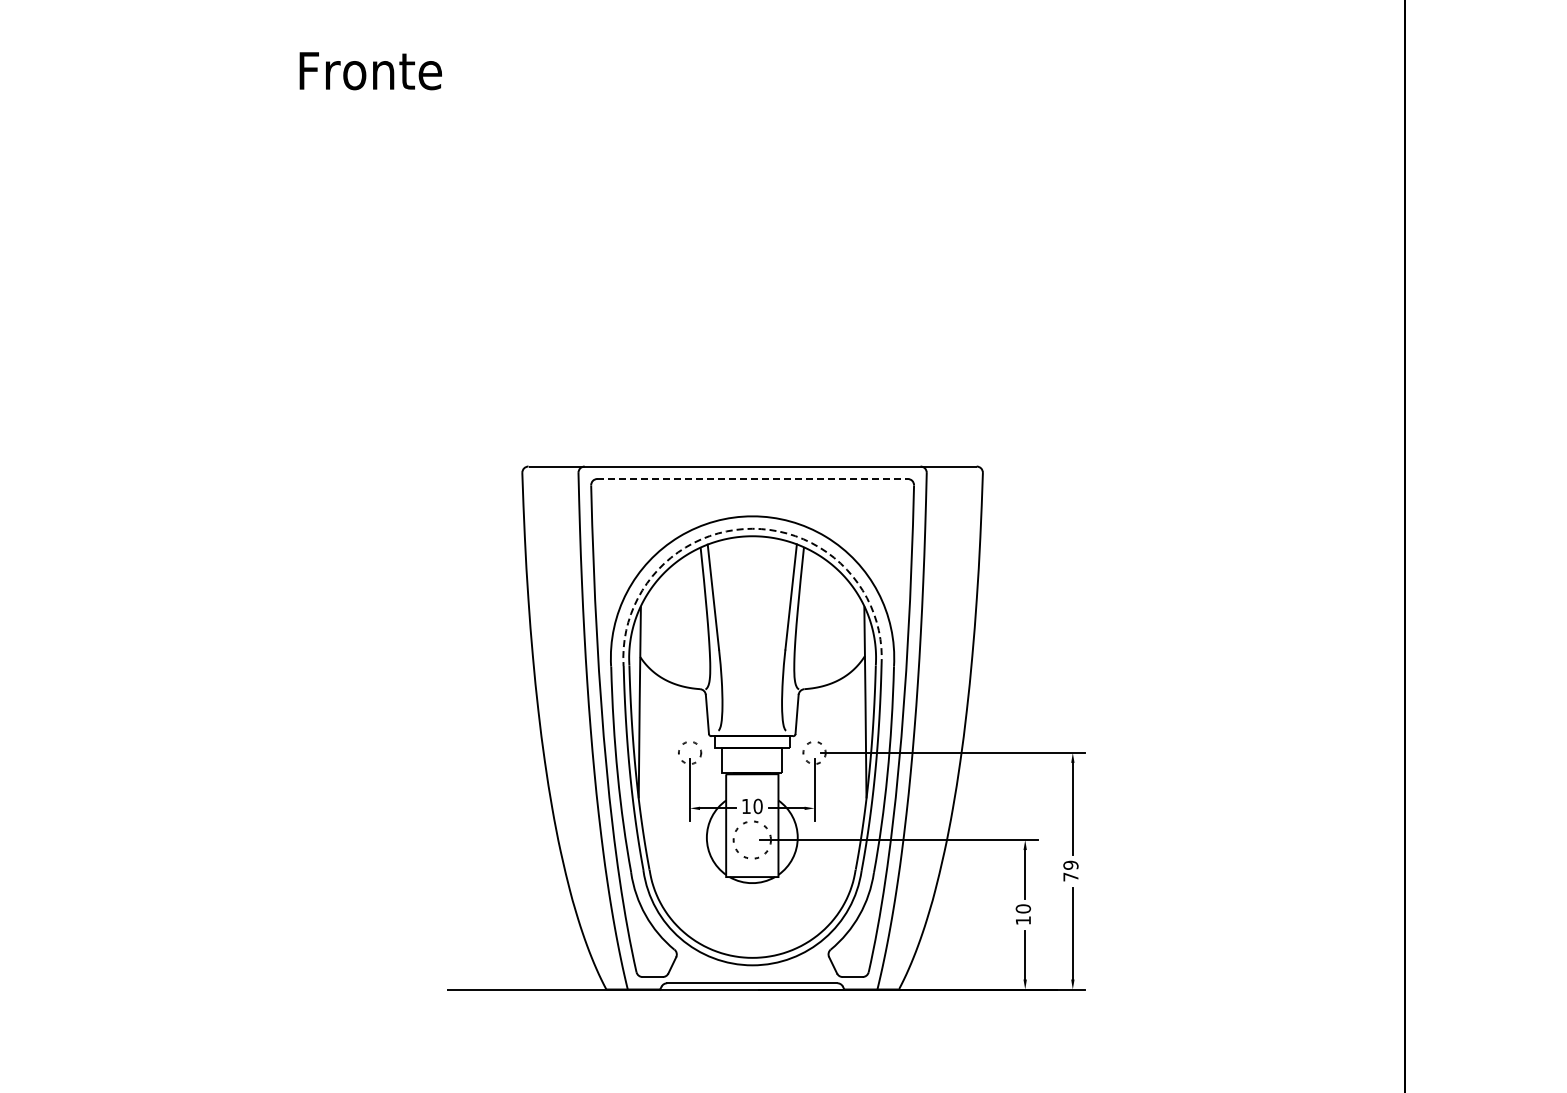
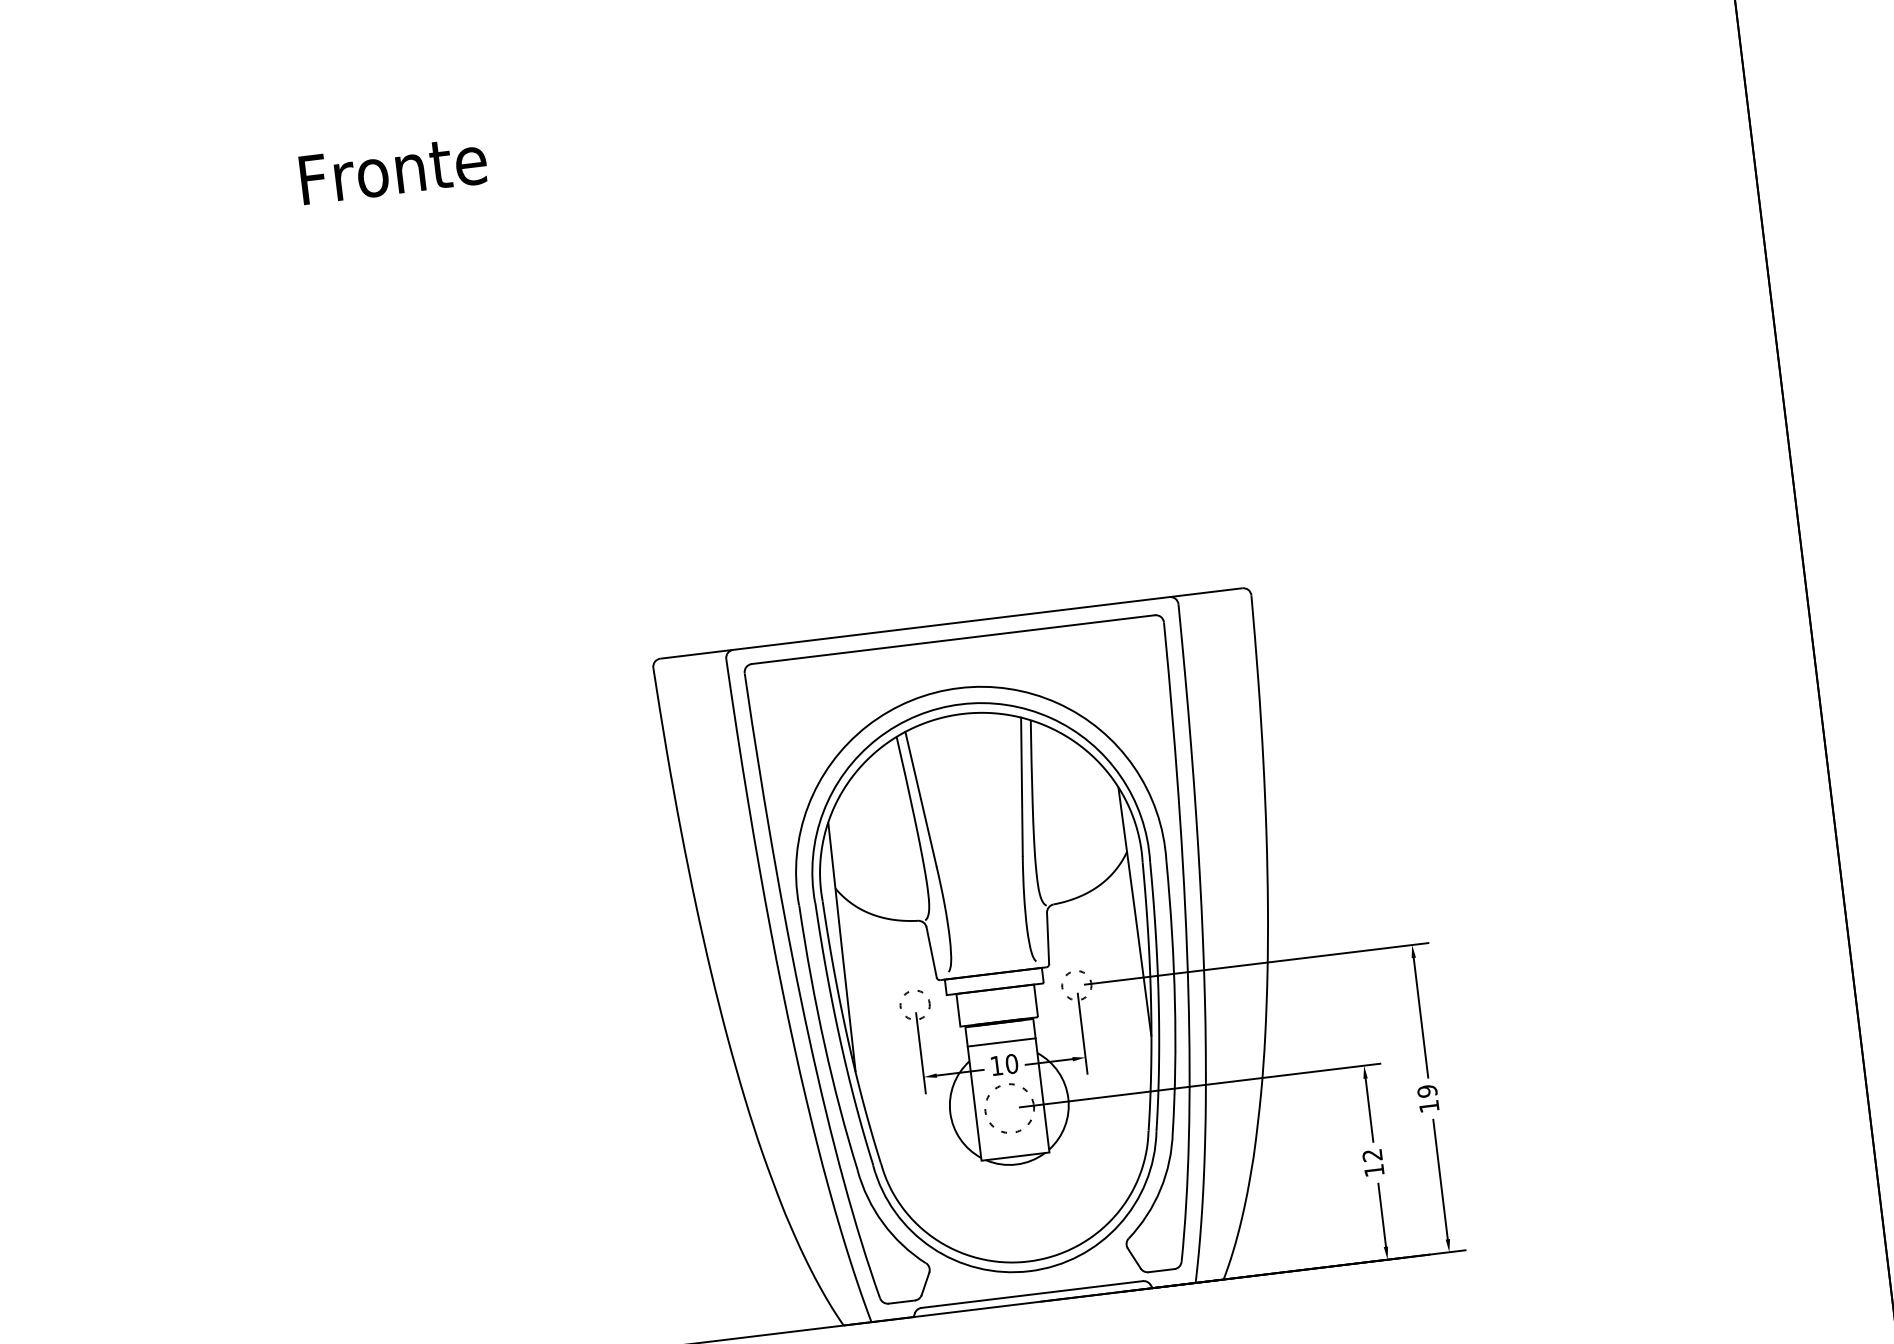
line: (753, 478) -> (954, 638), dashed -> solid
arc: (752, 528) -> (960, 703), dashed -> solid
line: (752, 789) -> (1001, 1042), added
text: (1070, 876) -> (1428, 1105), 79 -> 19
text: (1023, 908) -> (1372, 1154), 10 -> 12

